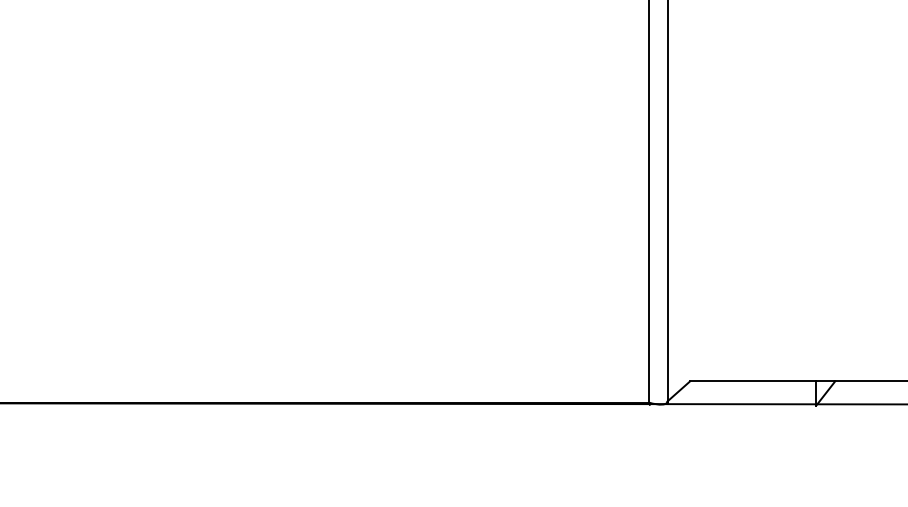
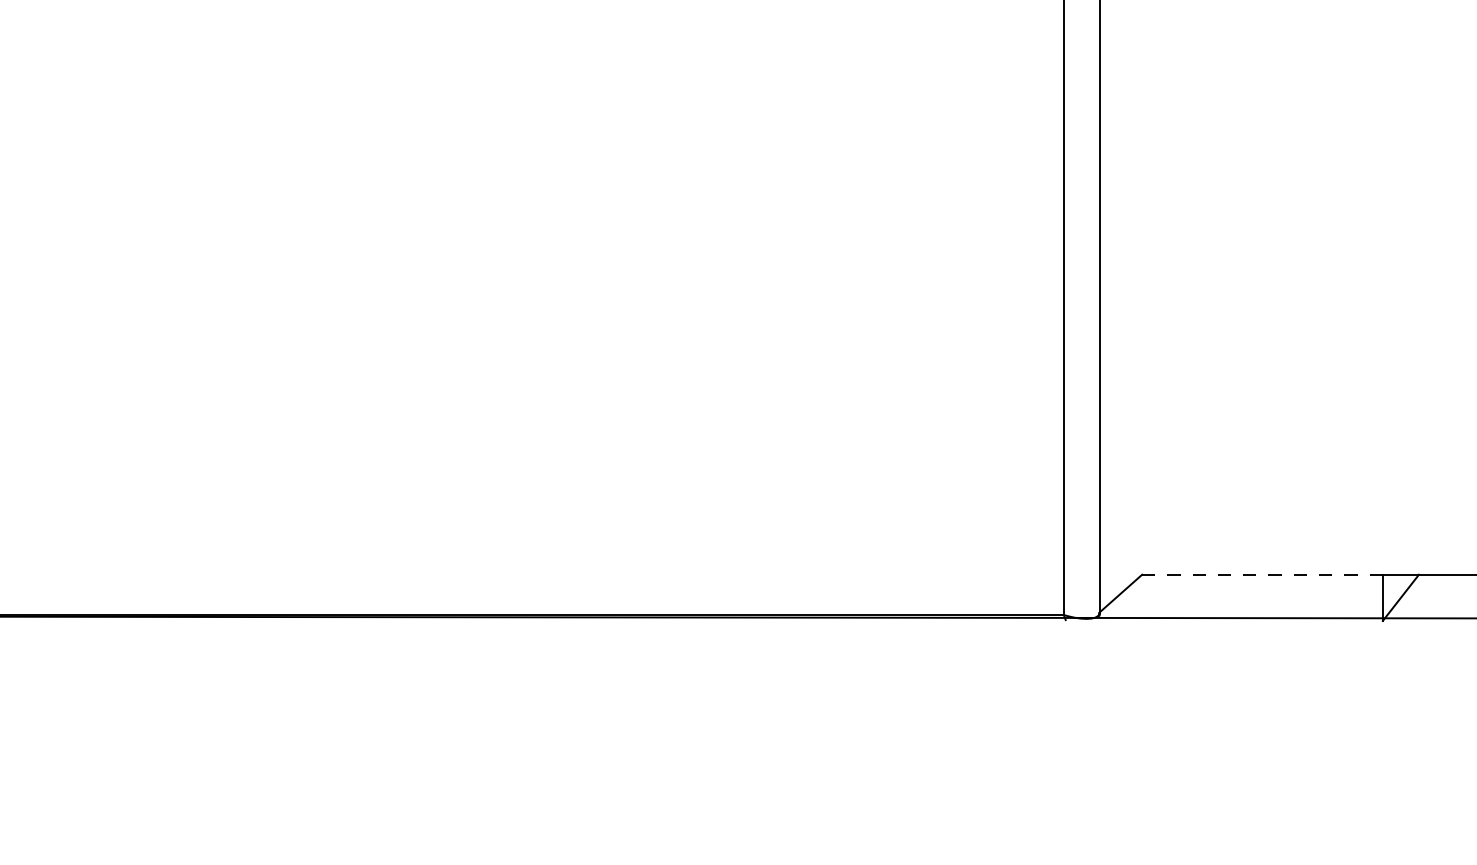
line: (752, 381) -> (1261, 574), solid -> dashed

